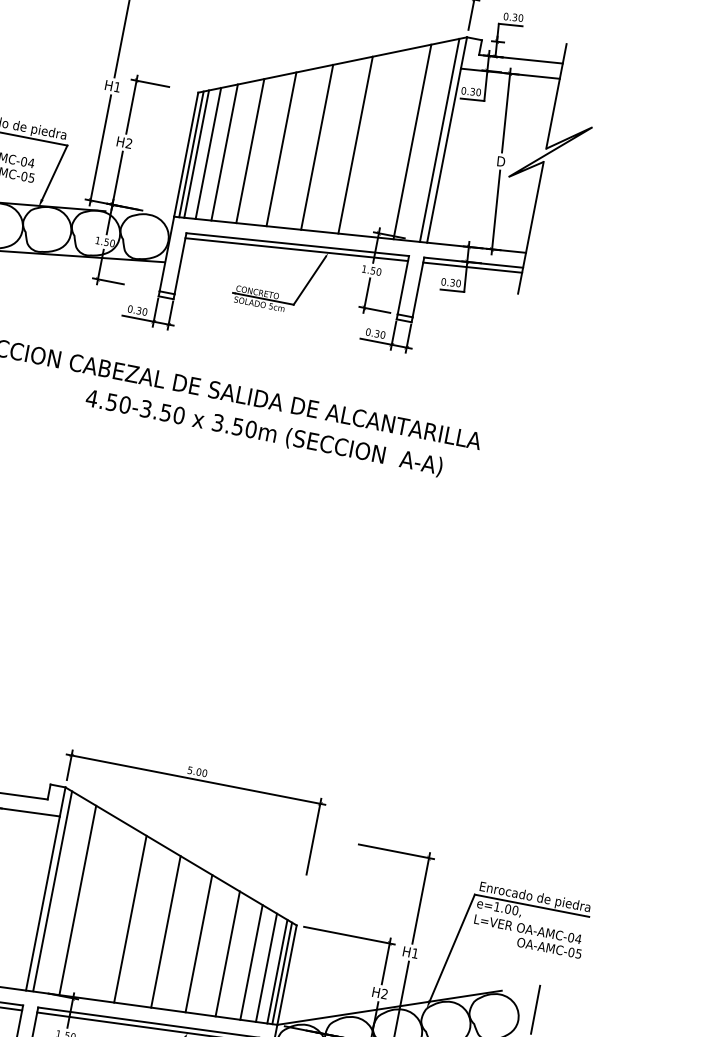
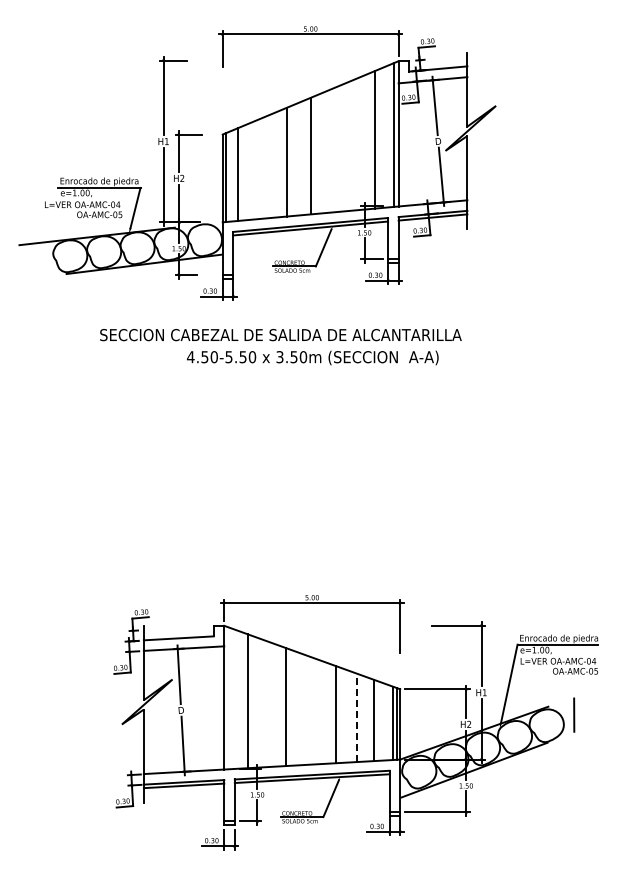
line: (354, 145) -> (336, 149), removed
line: (249, 150) -> (265, 167), removed
line: (224, 151) -> (248, 171), removed
line: (196, 153) -> (229, 176), removed
text: (145, 407) -> (228, 356), 4.50-3.50 -> 4.50-5.50
line: (52, 891) -> (229, 698), removed
line: (165, 931) -> (311, 710), removed
line: (227, 953) -> (356, 717), solid -> dashed
line: (267, 966) -> (385, 721), removed

